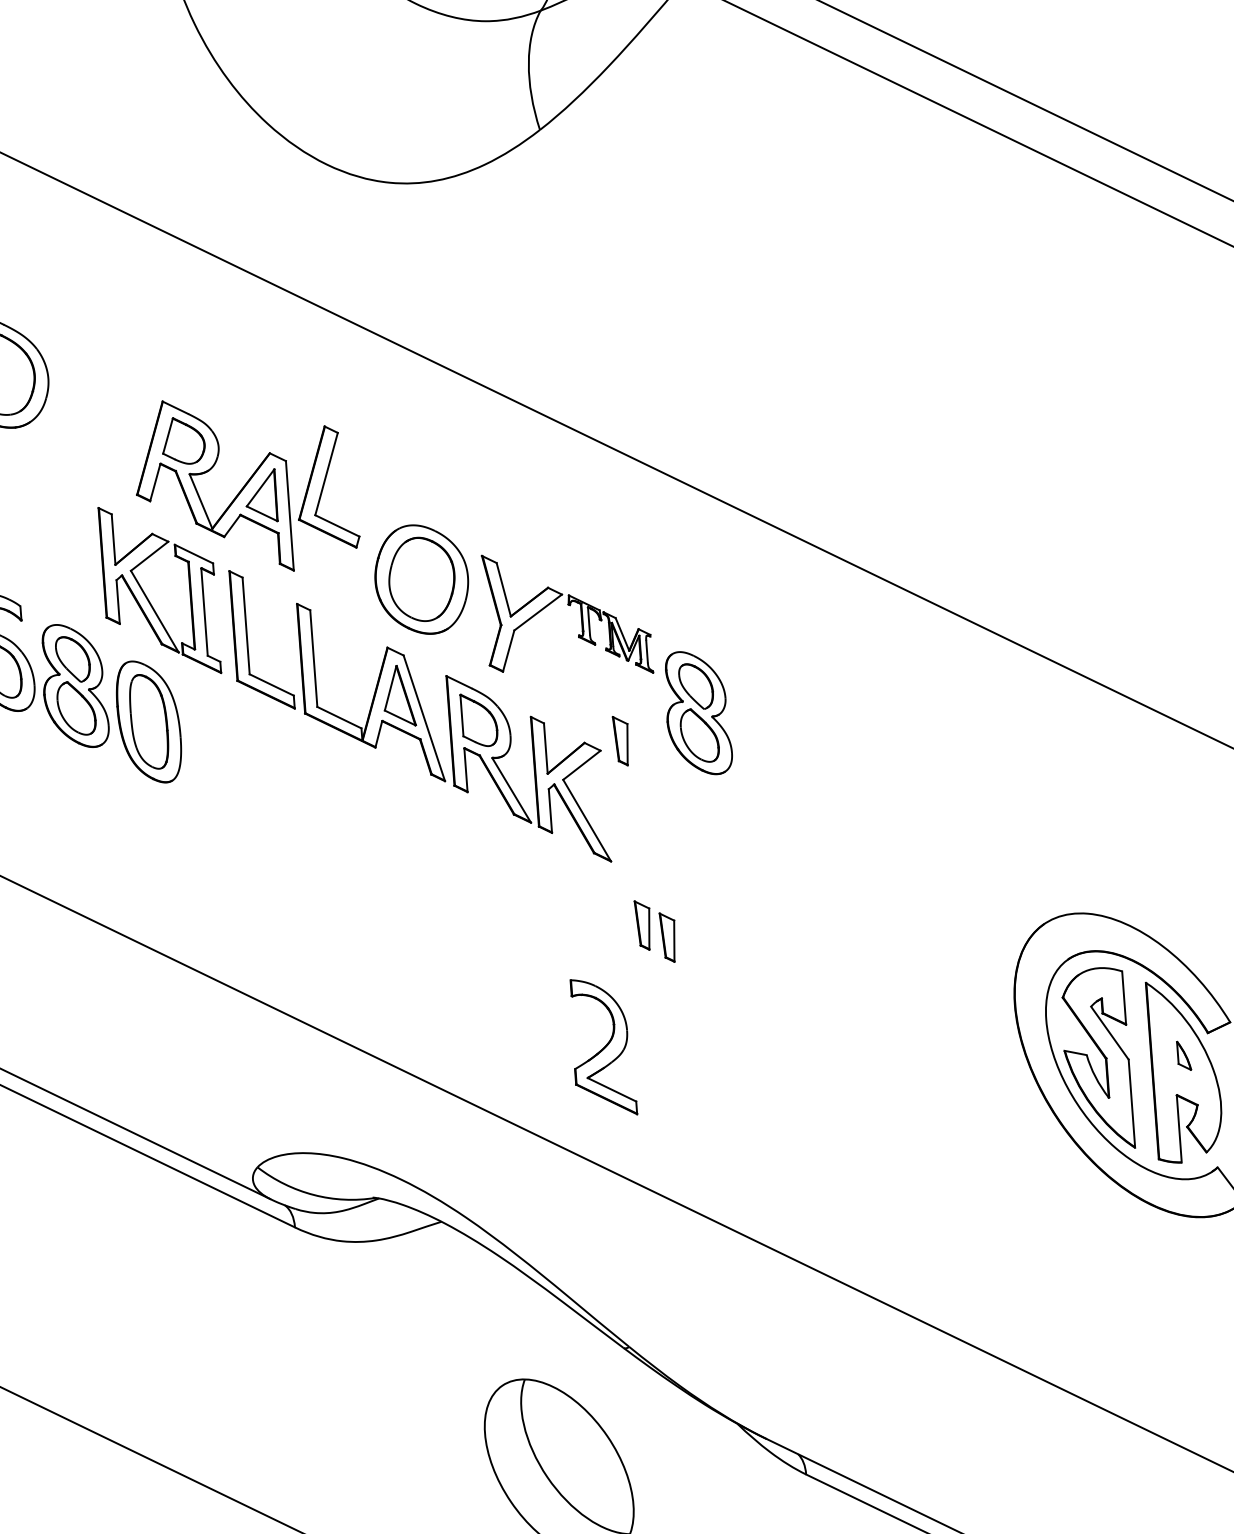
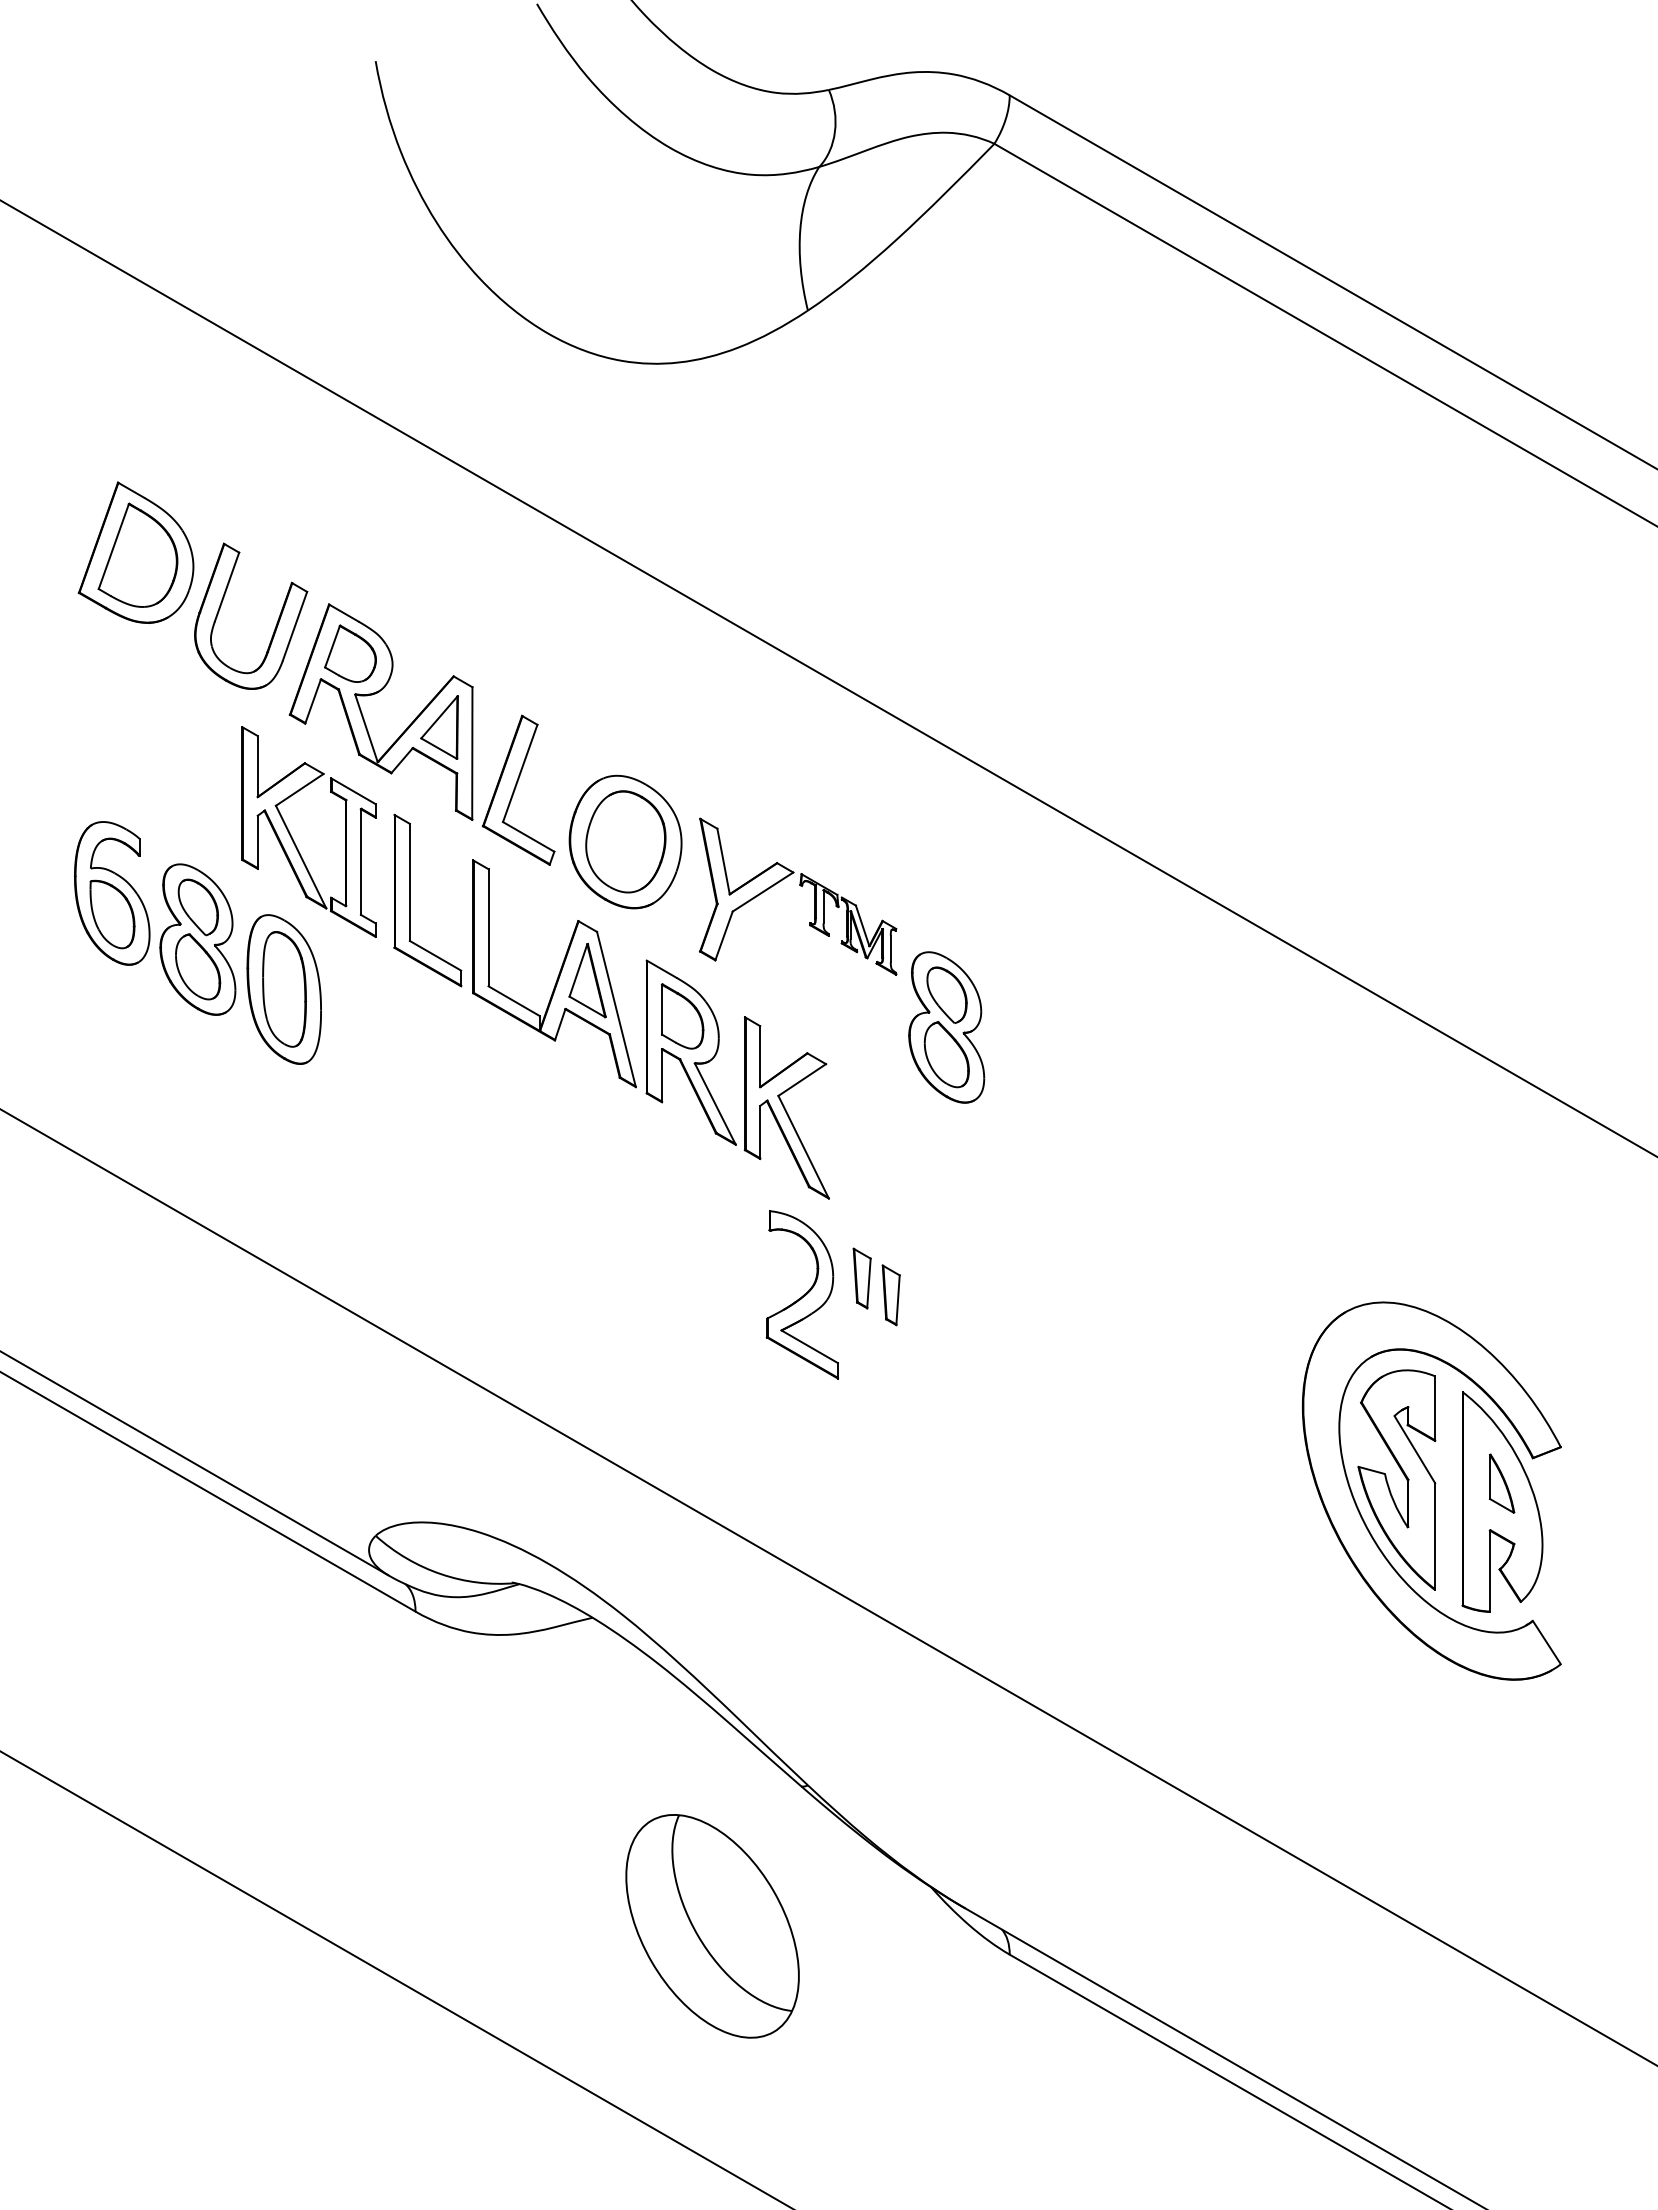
part: (119, 422) -> (275, 625), added
part: (326, 487) -> (518, 789), moved
part: (621, 741) -> (851, 1054), removed
part: (602, 1047) -> (801, 1294), moved
part: (1184, 1055) -> (1502, 1483), size x1.67

